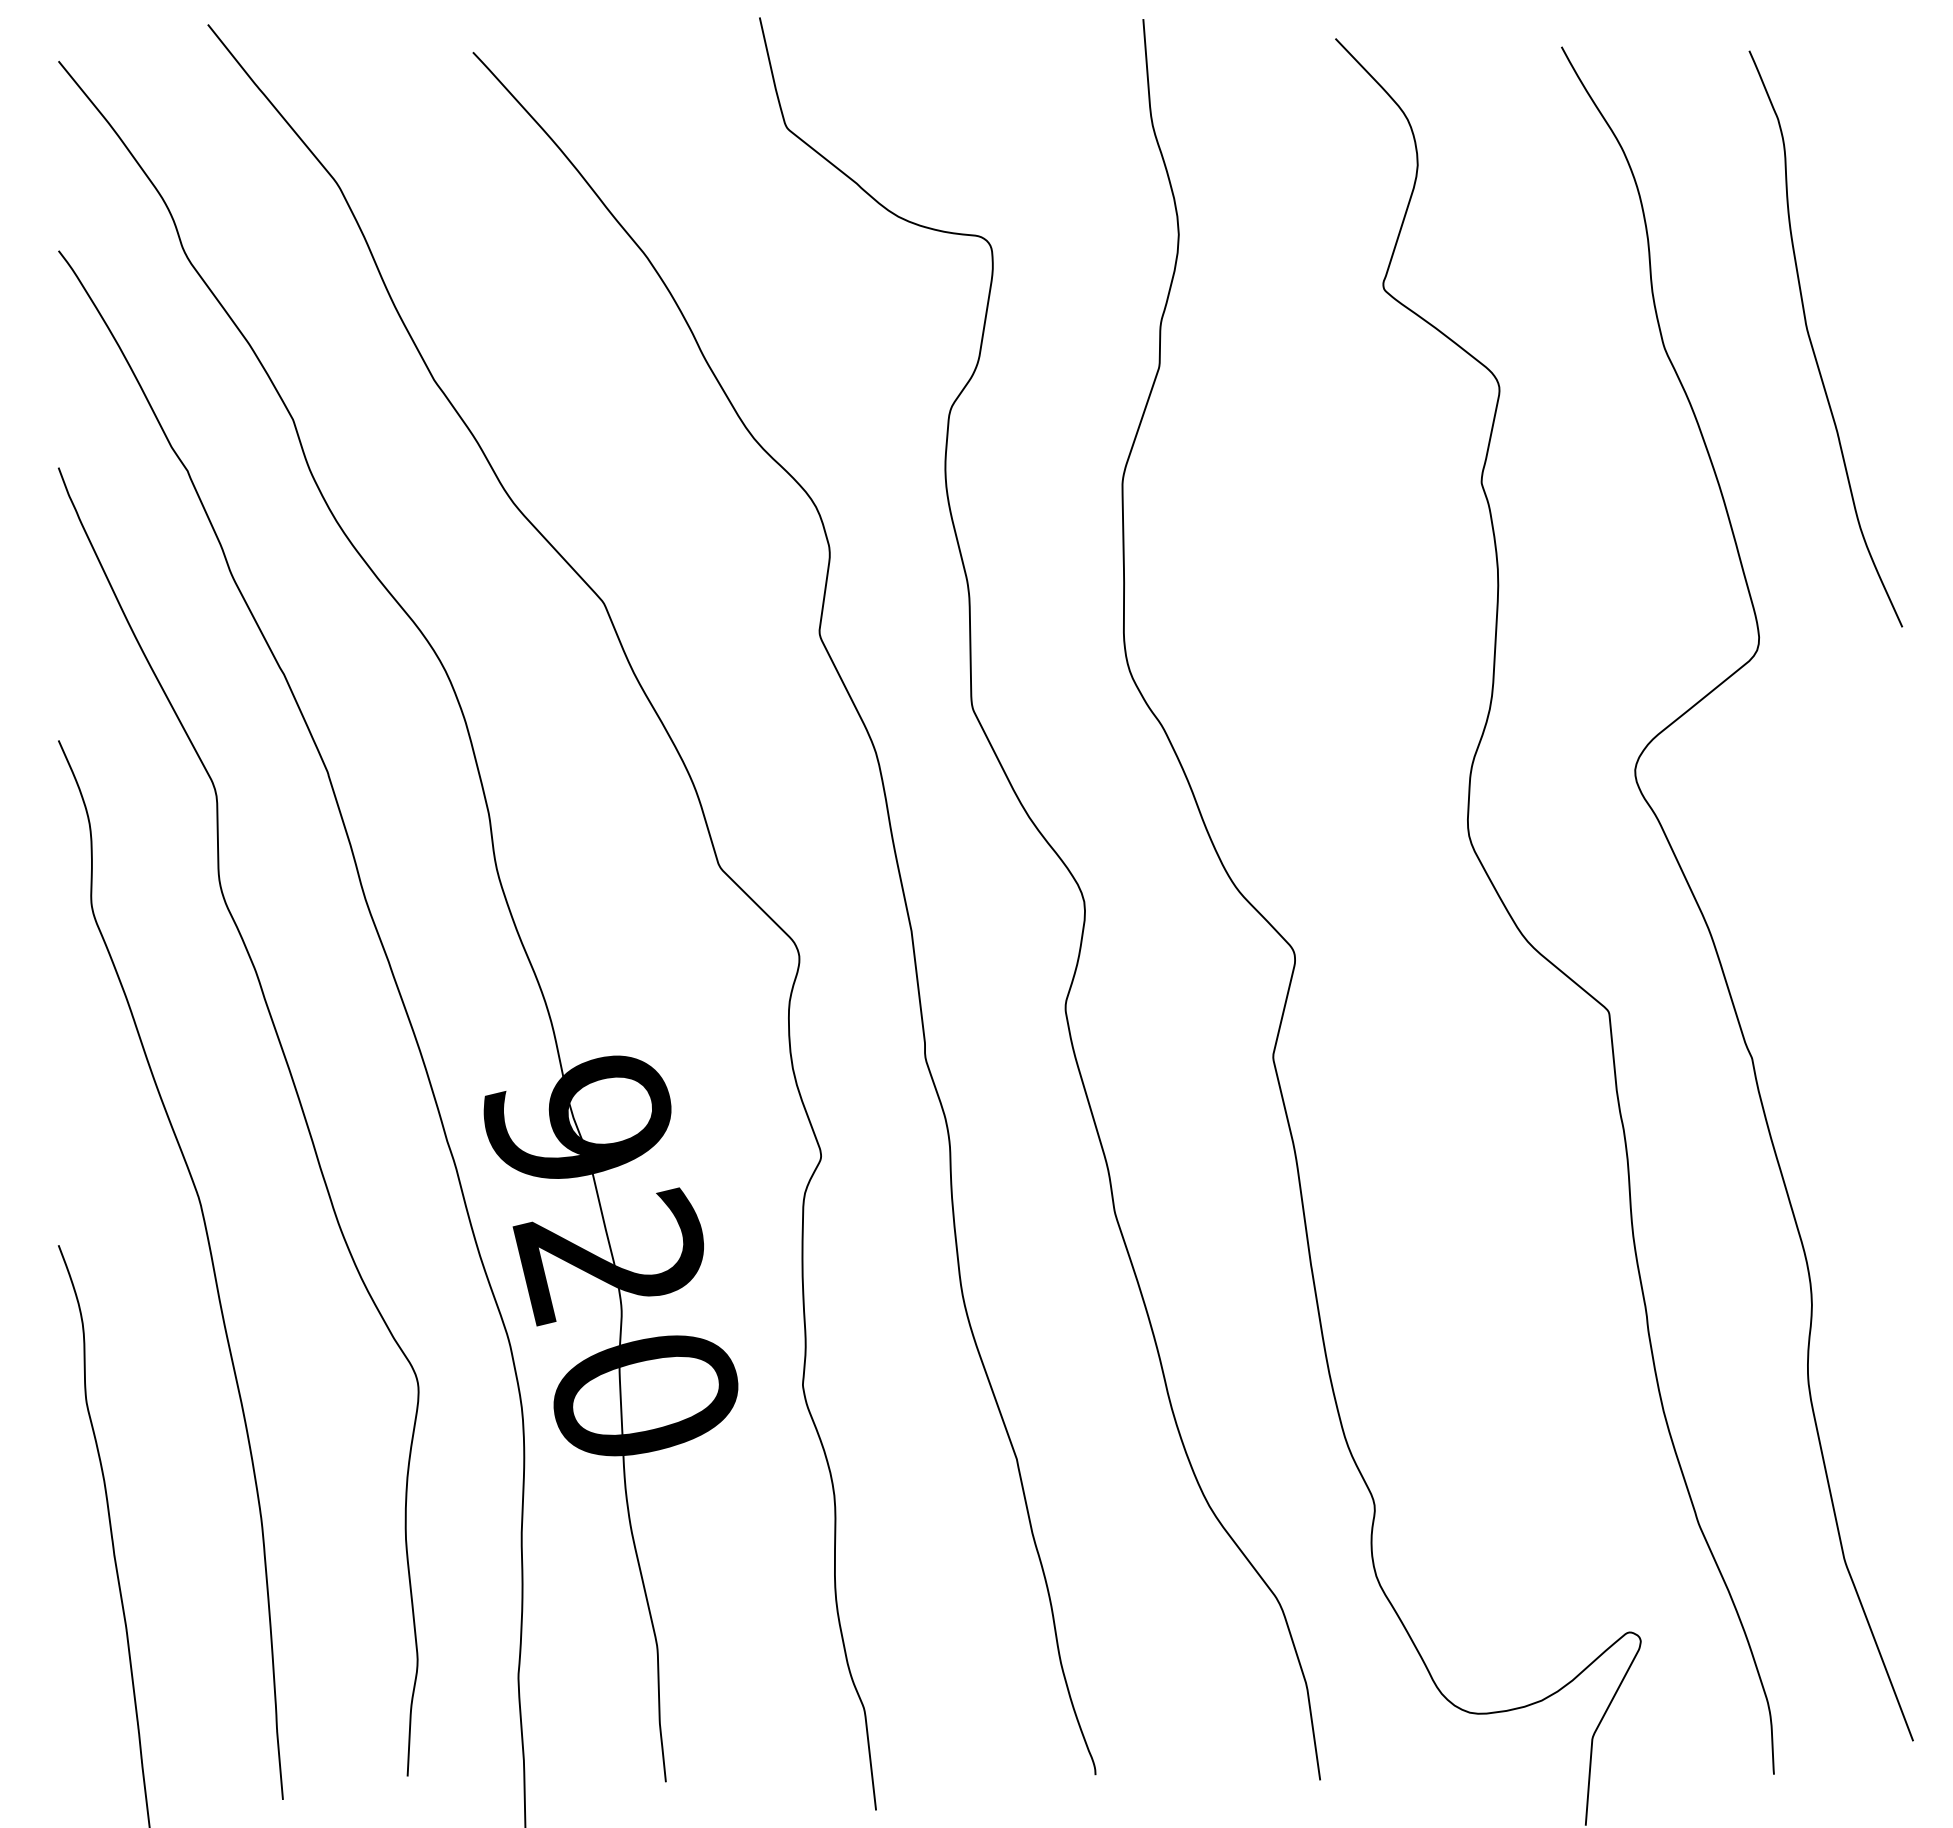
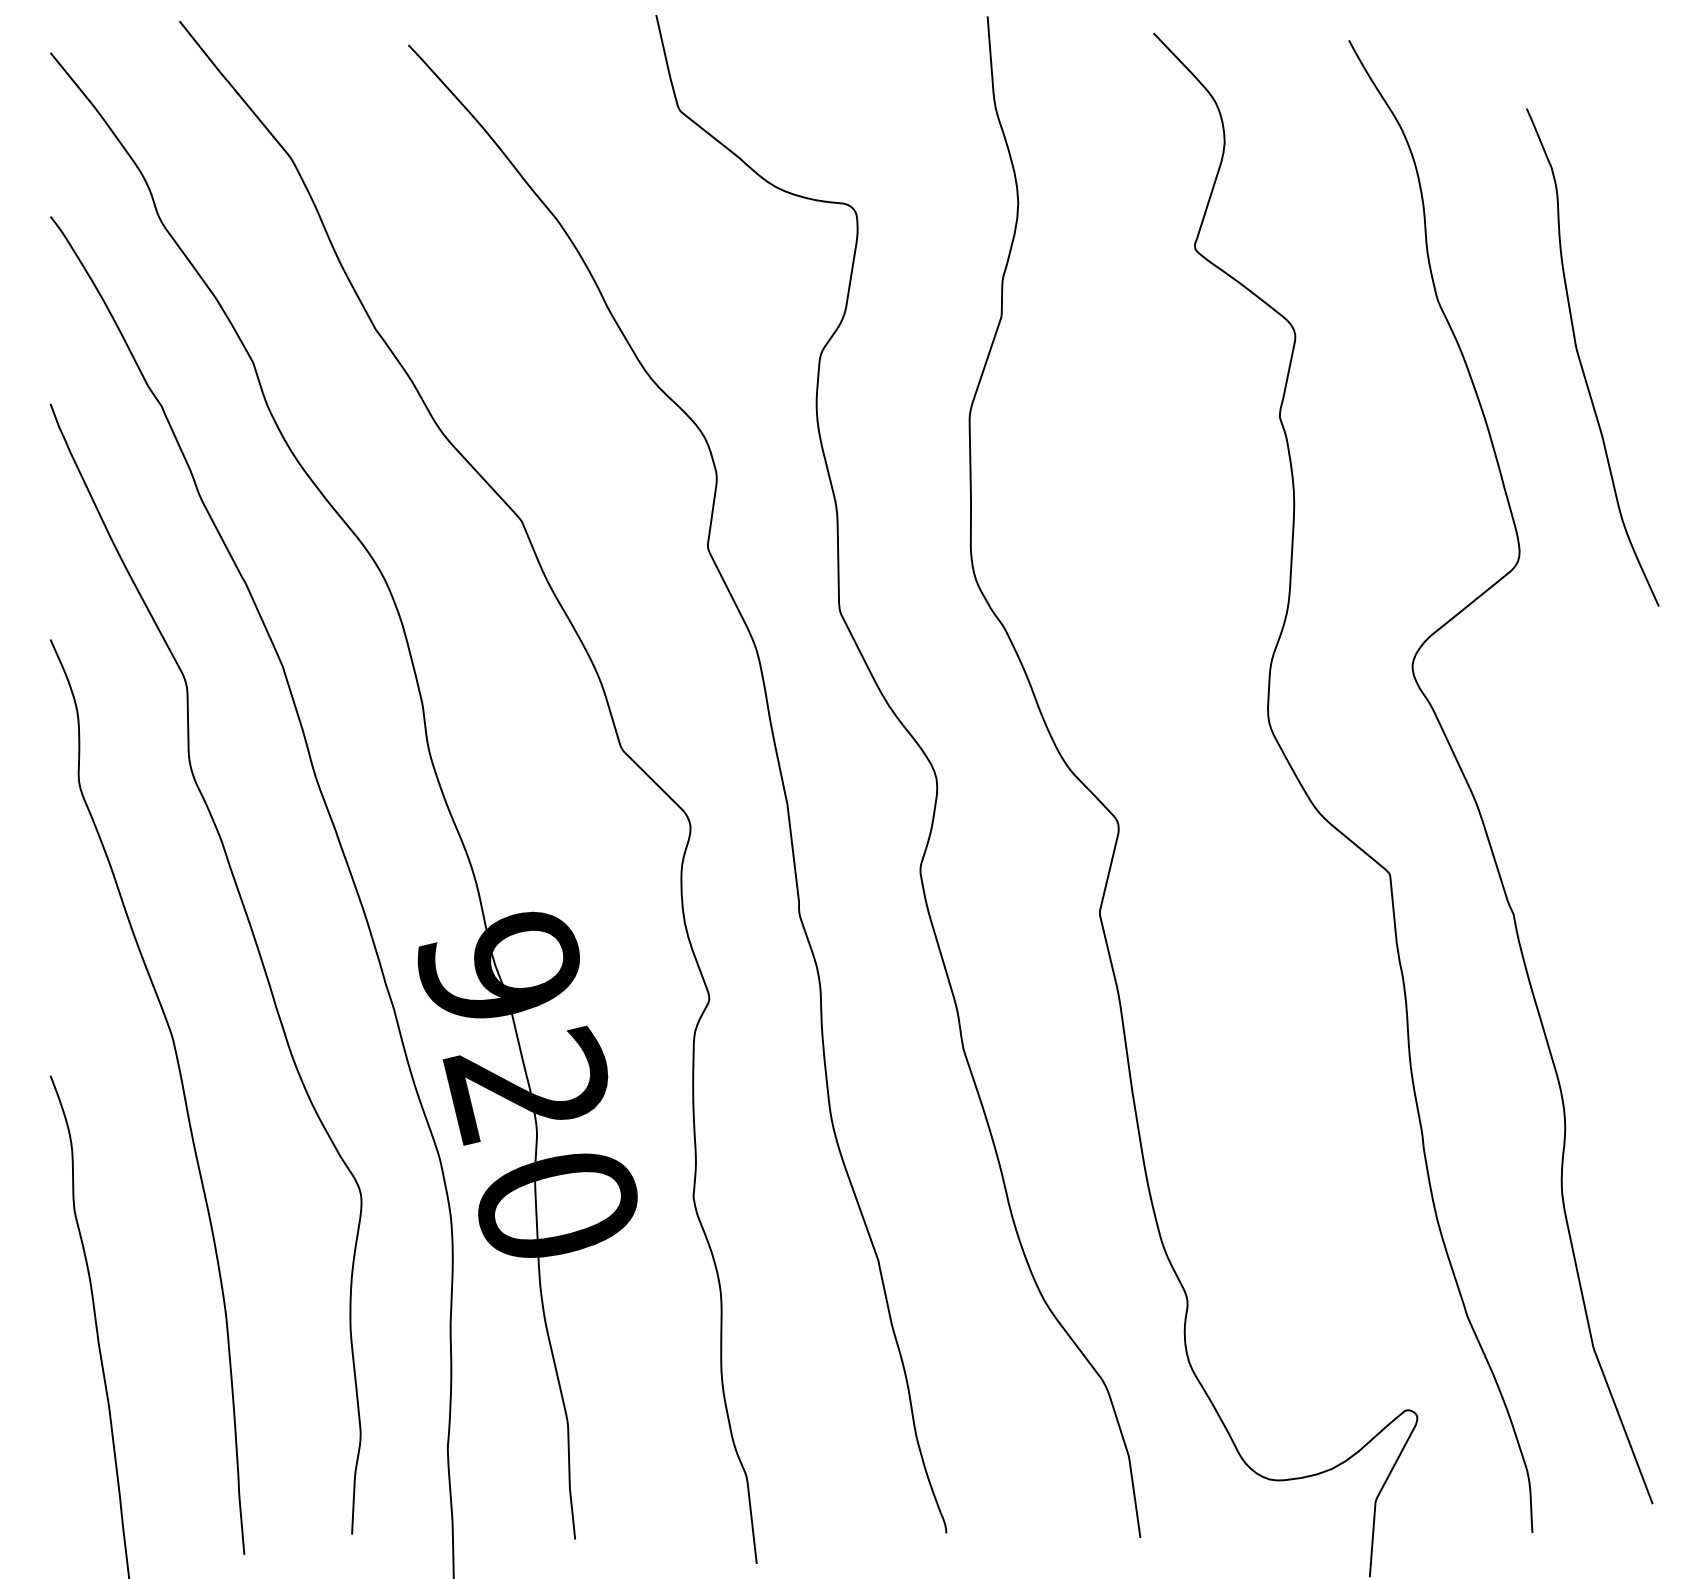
curve: (1812, 343) -> (1581, 361), moved

